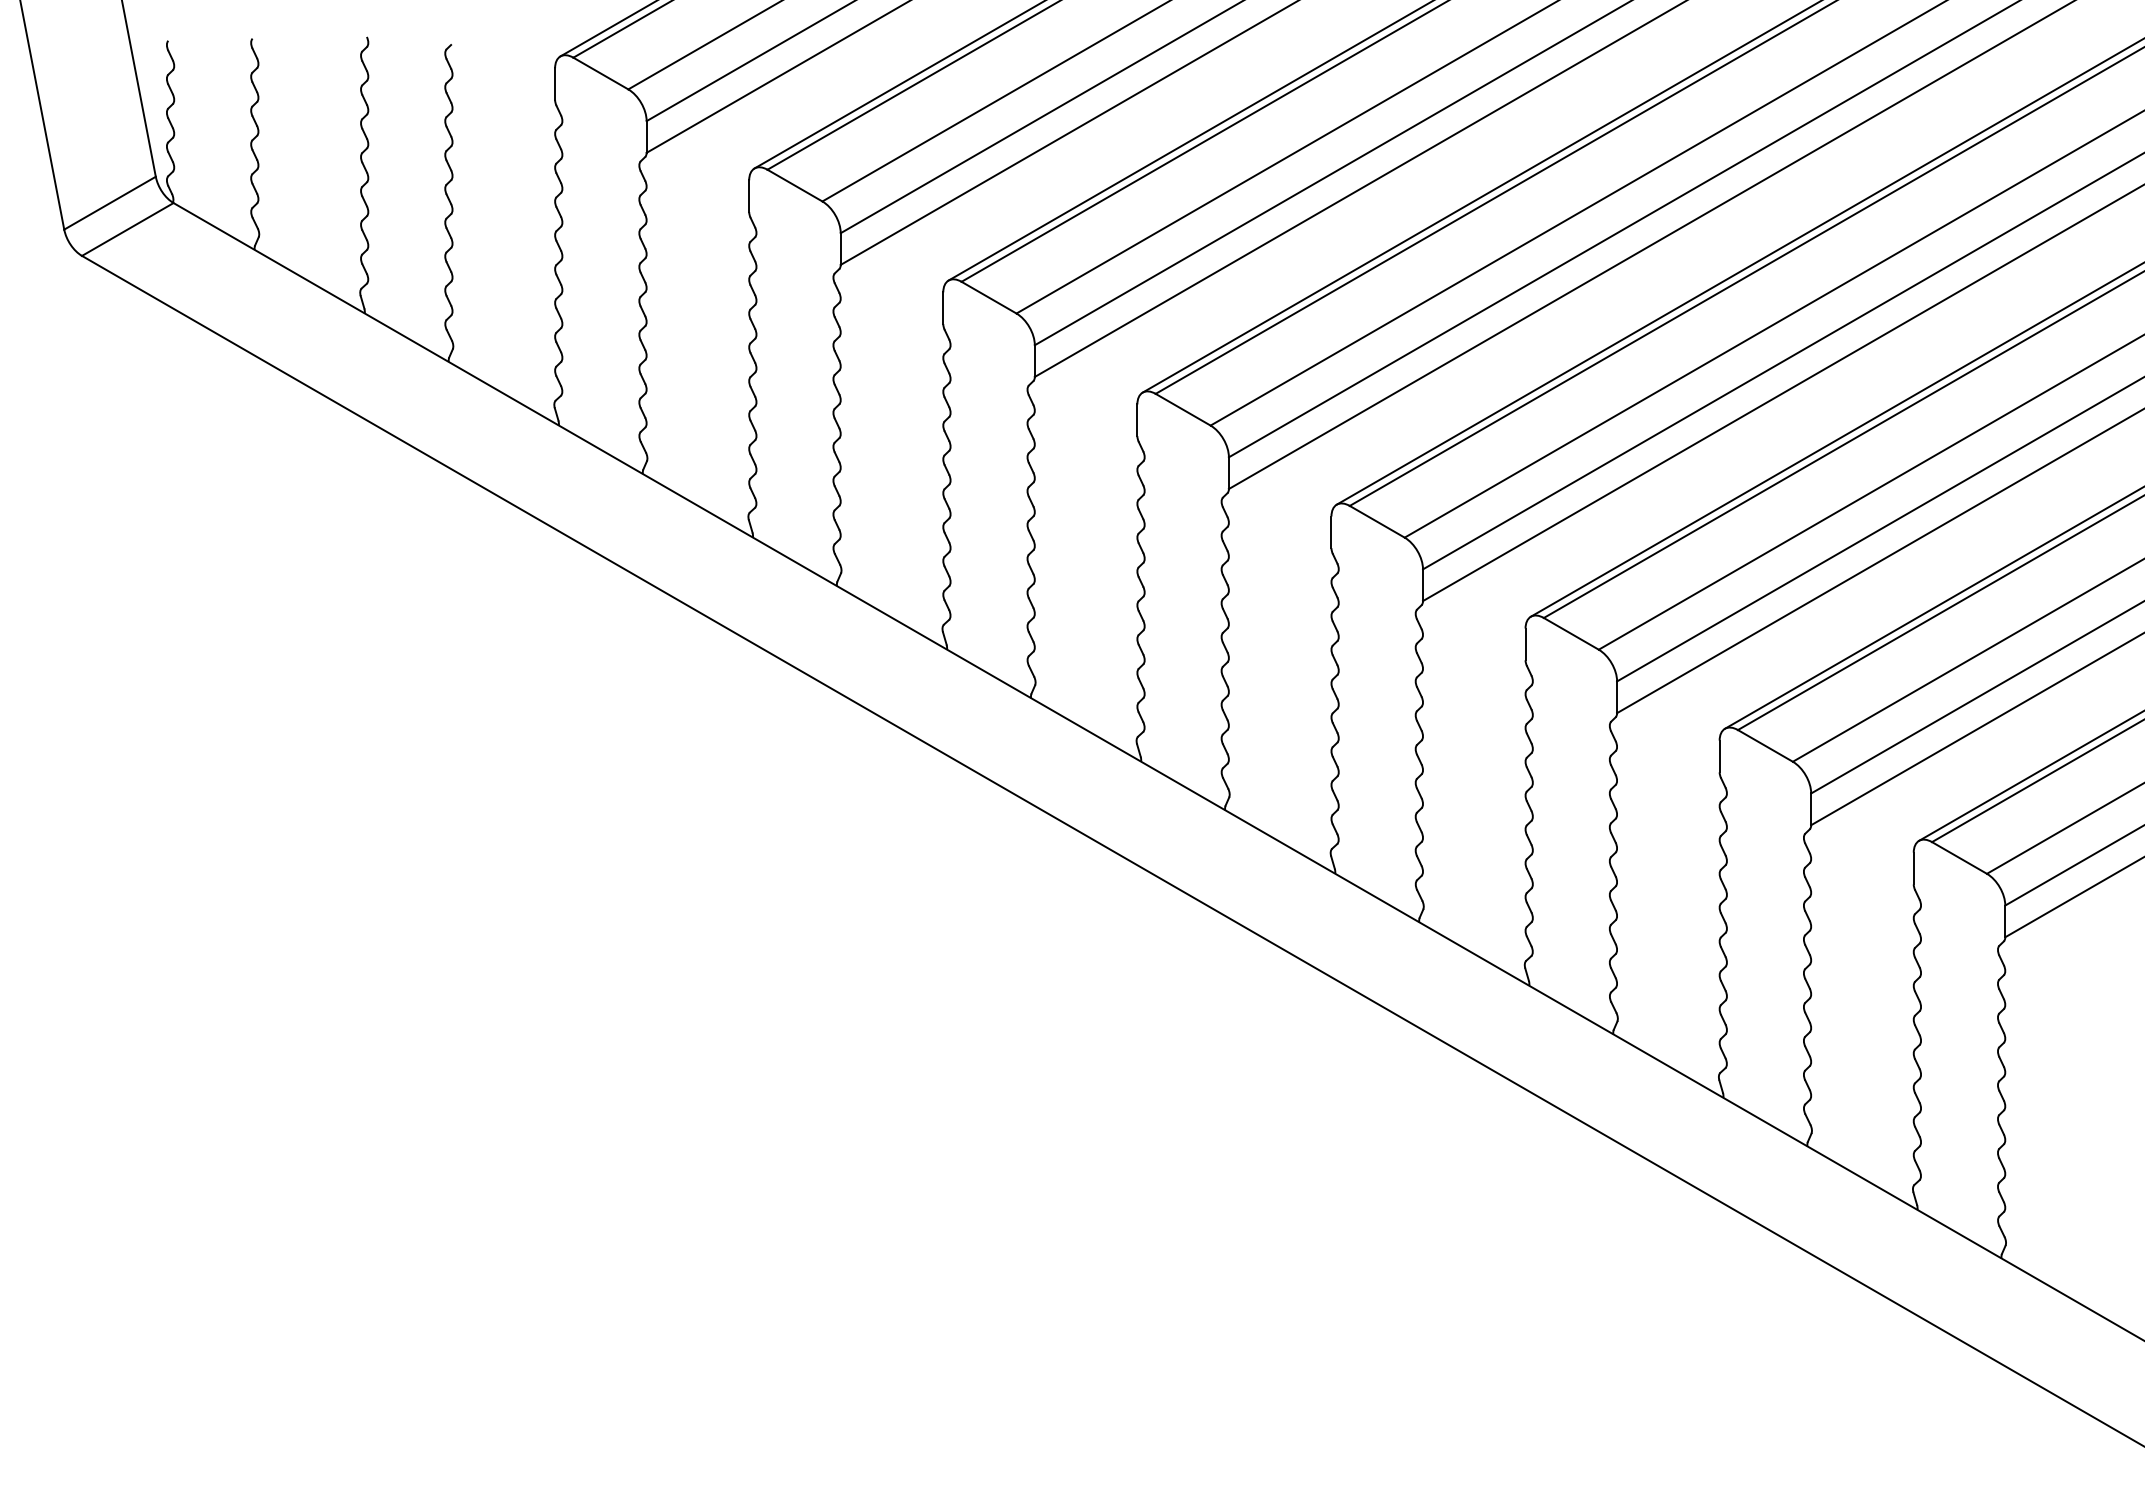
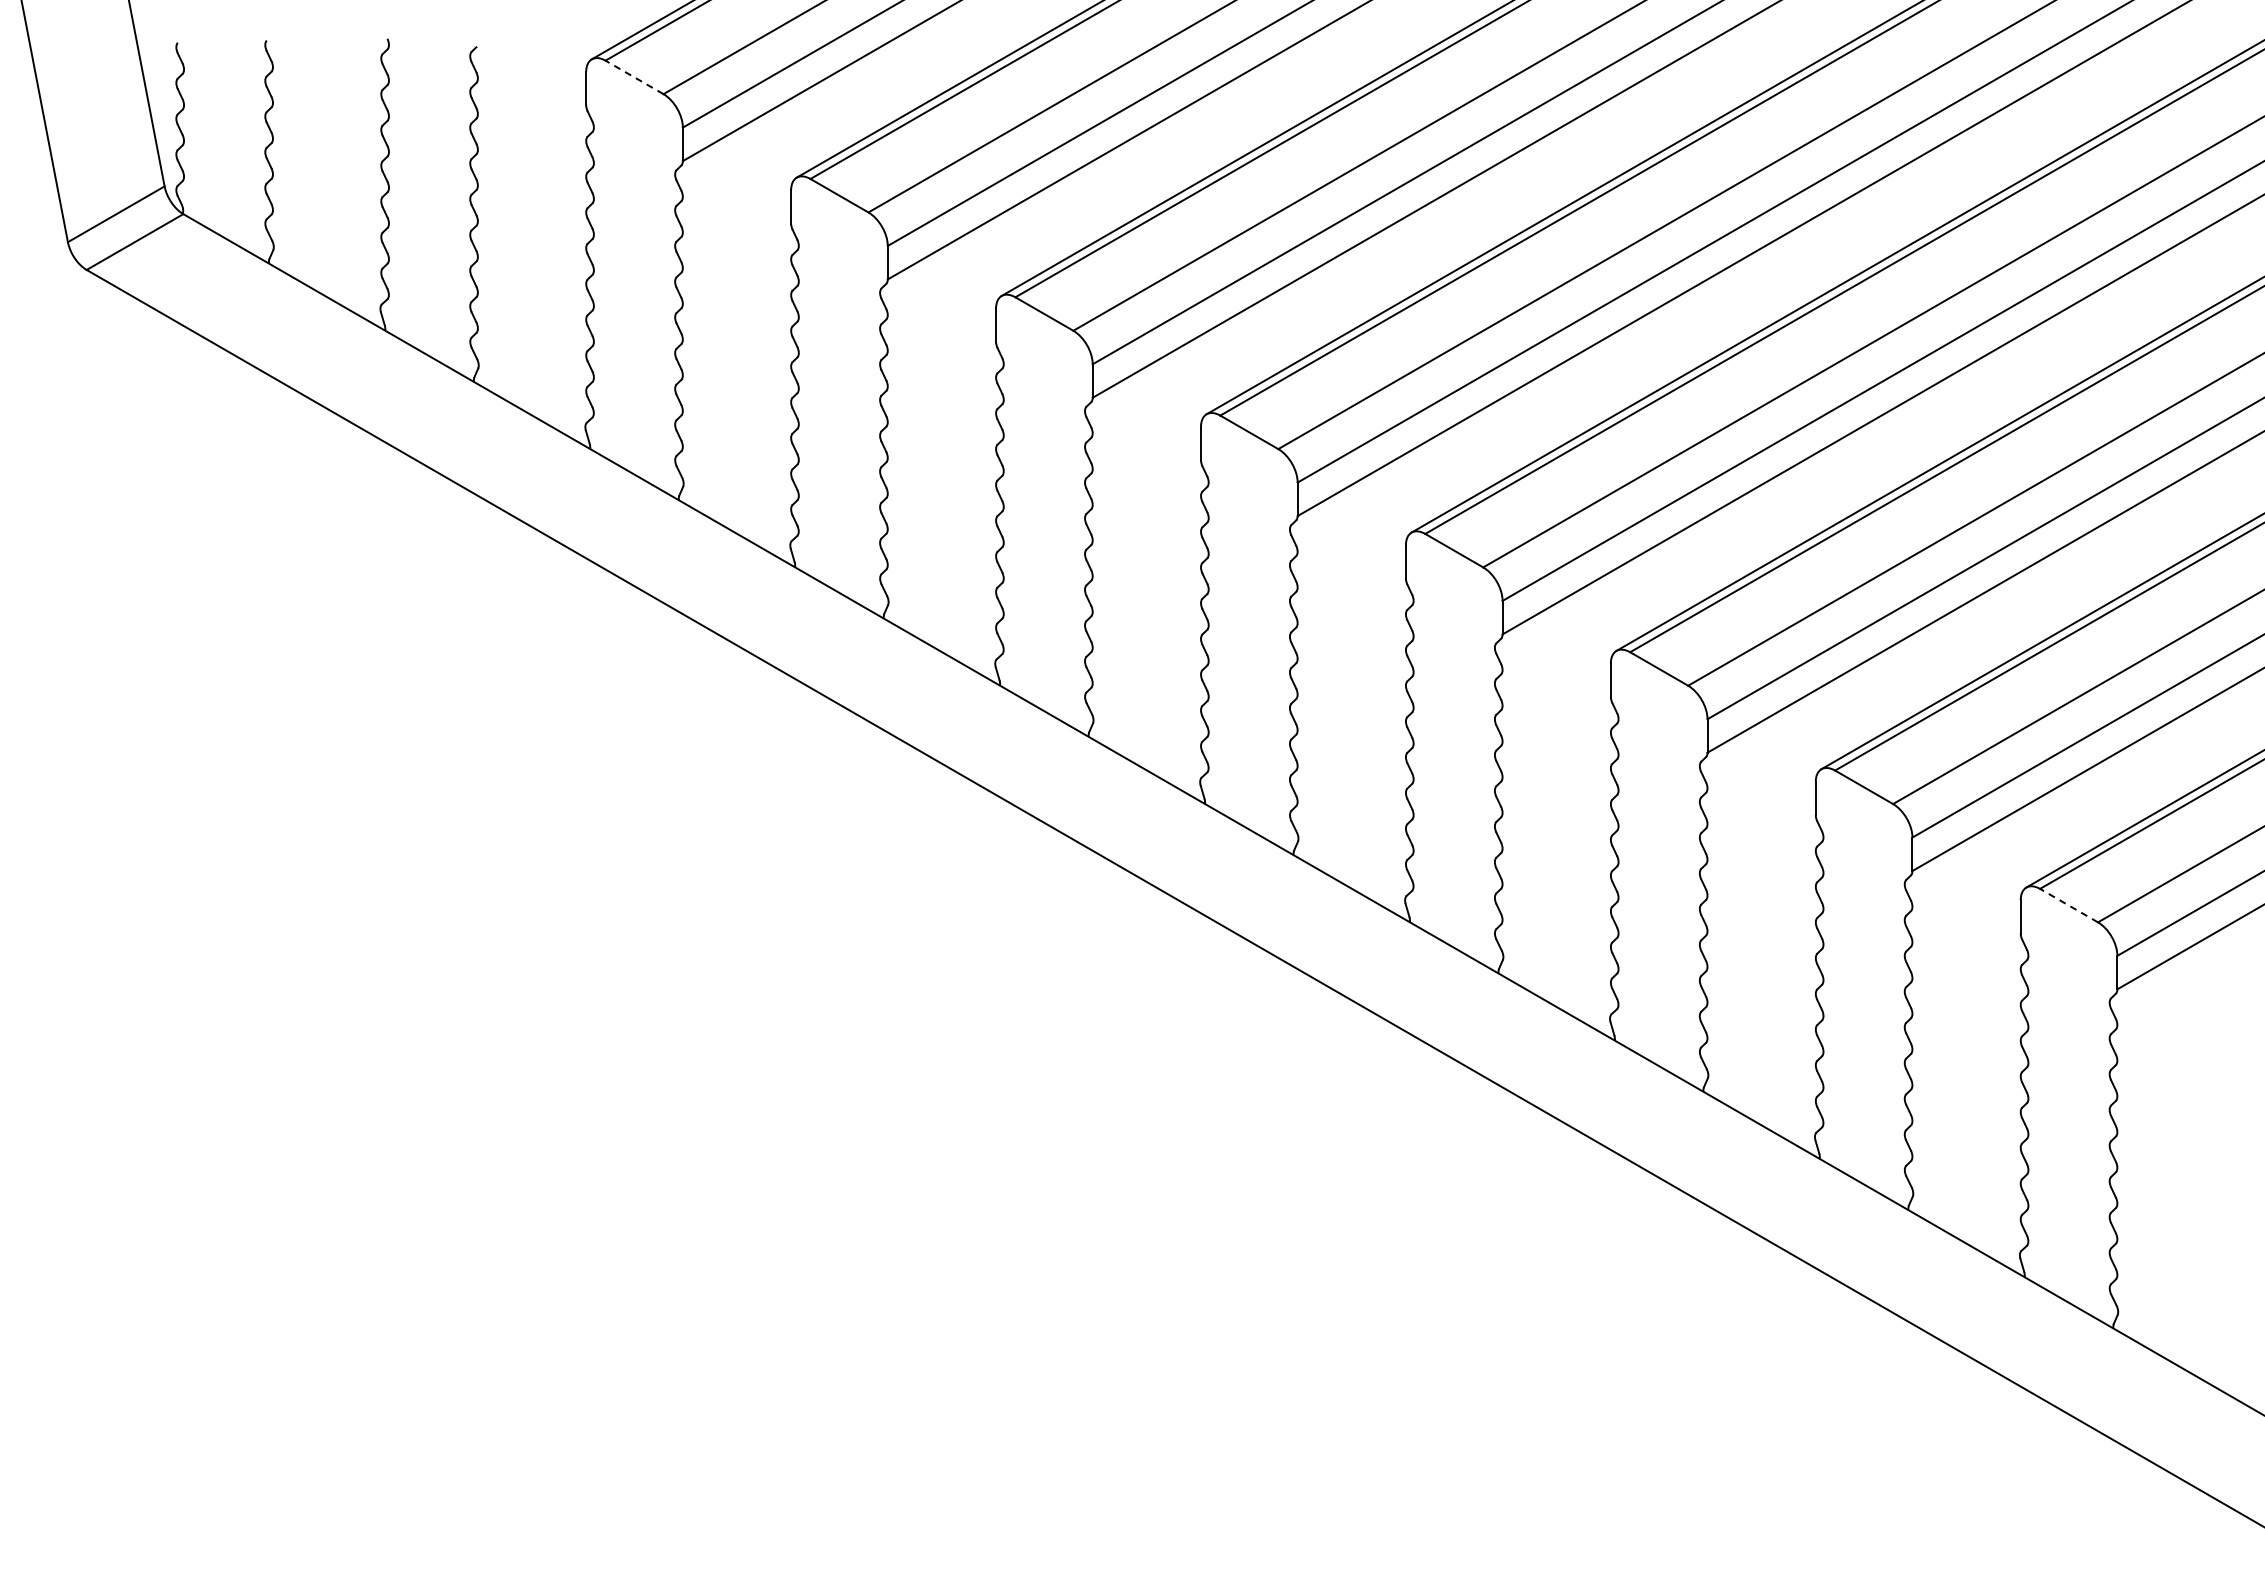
line: (600, 73) -> (634, 77), solid -> dashed
line: (1958, 857) -> (2068, 905), solid -> dashed

